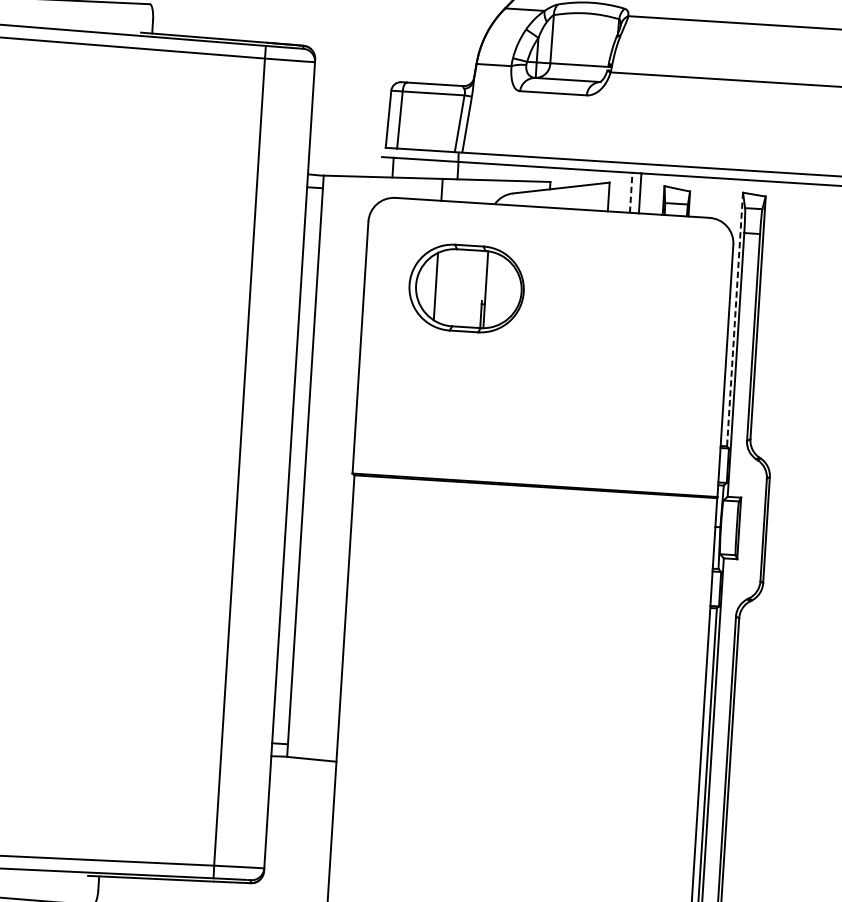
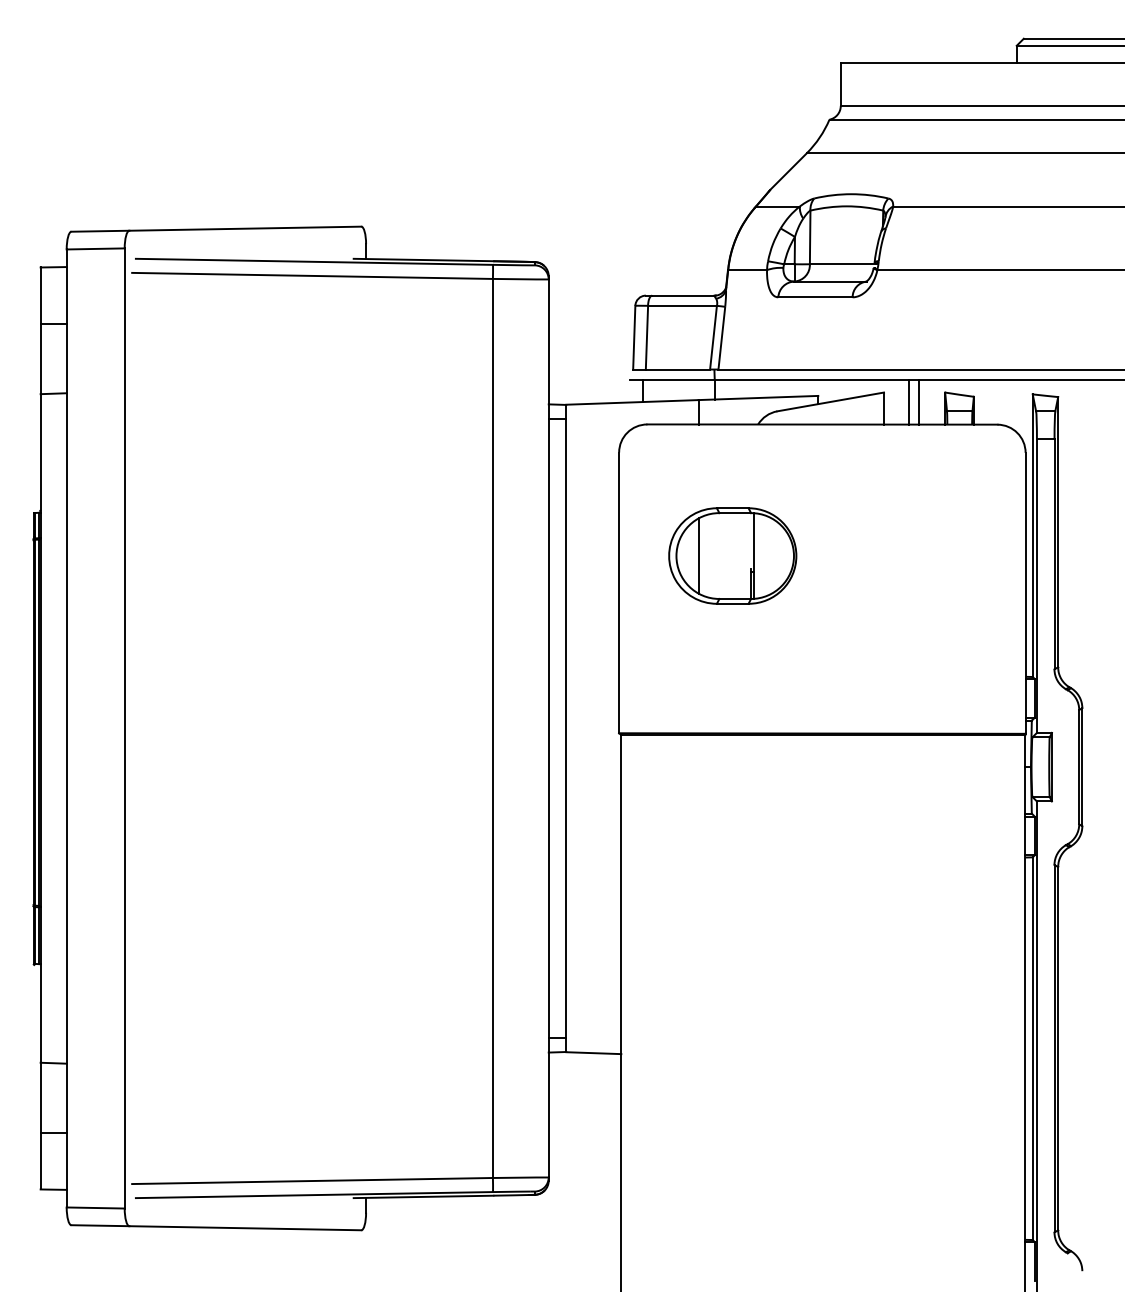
line: (631, 192) -> (908, 401), dashed -> solid
part: (466, 288) -> (732, 555), moved
line: (734, 320) -> (1032, 536), dashed -> solid

